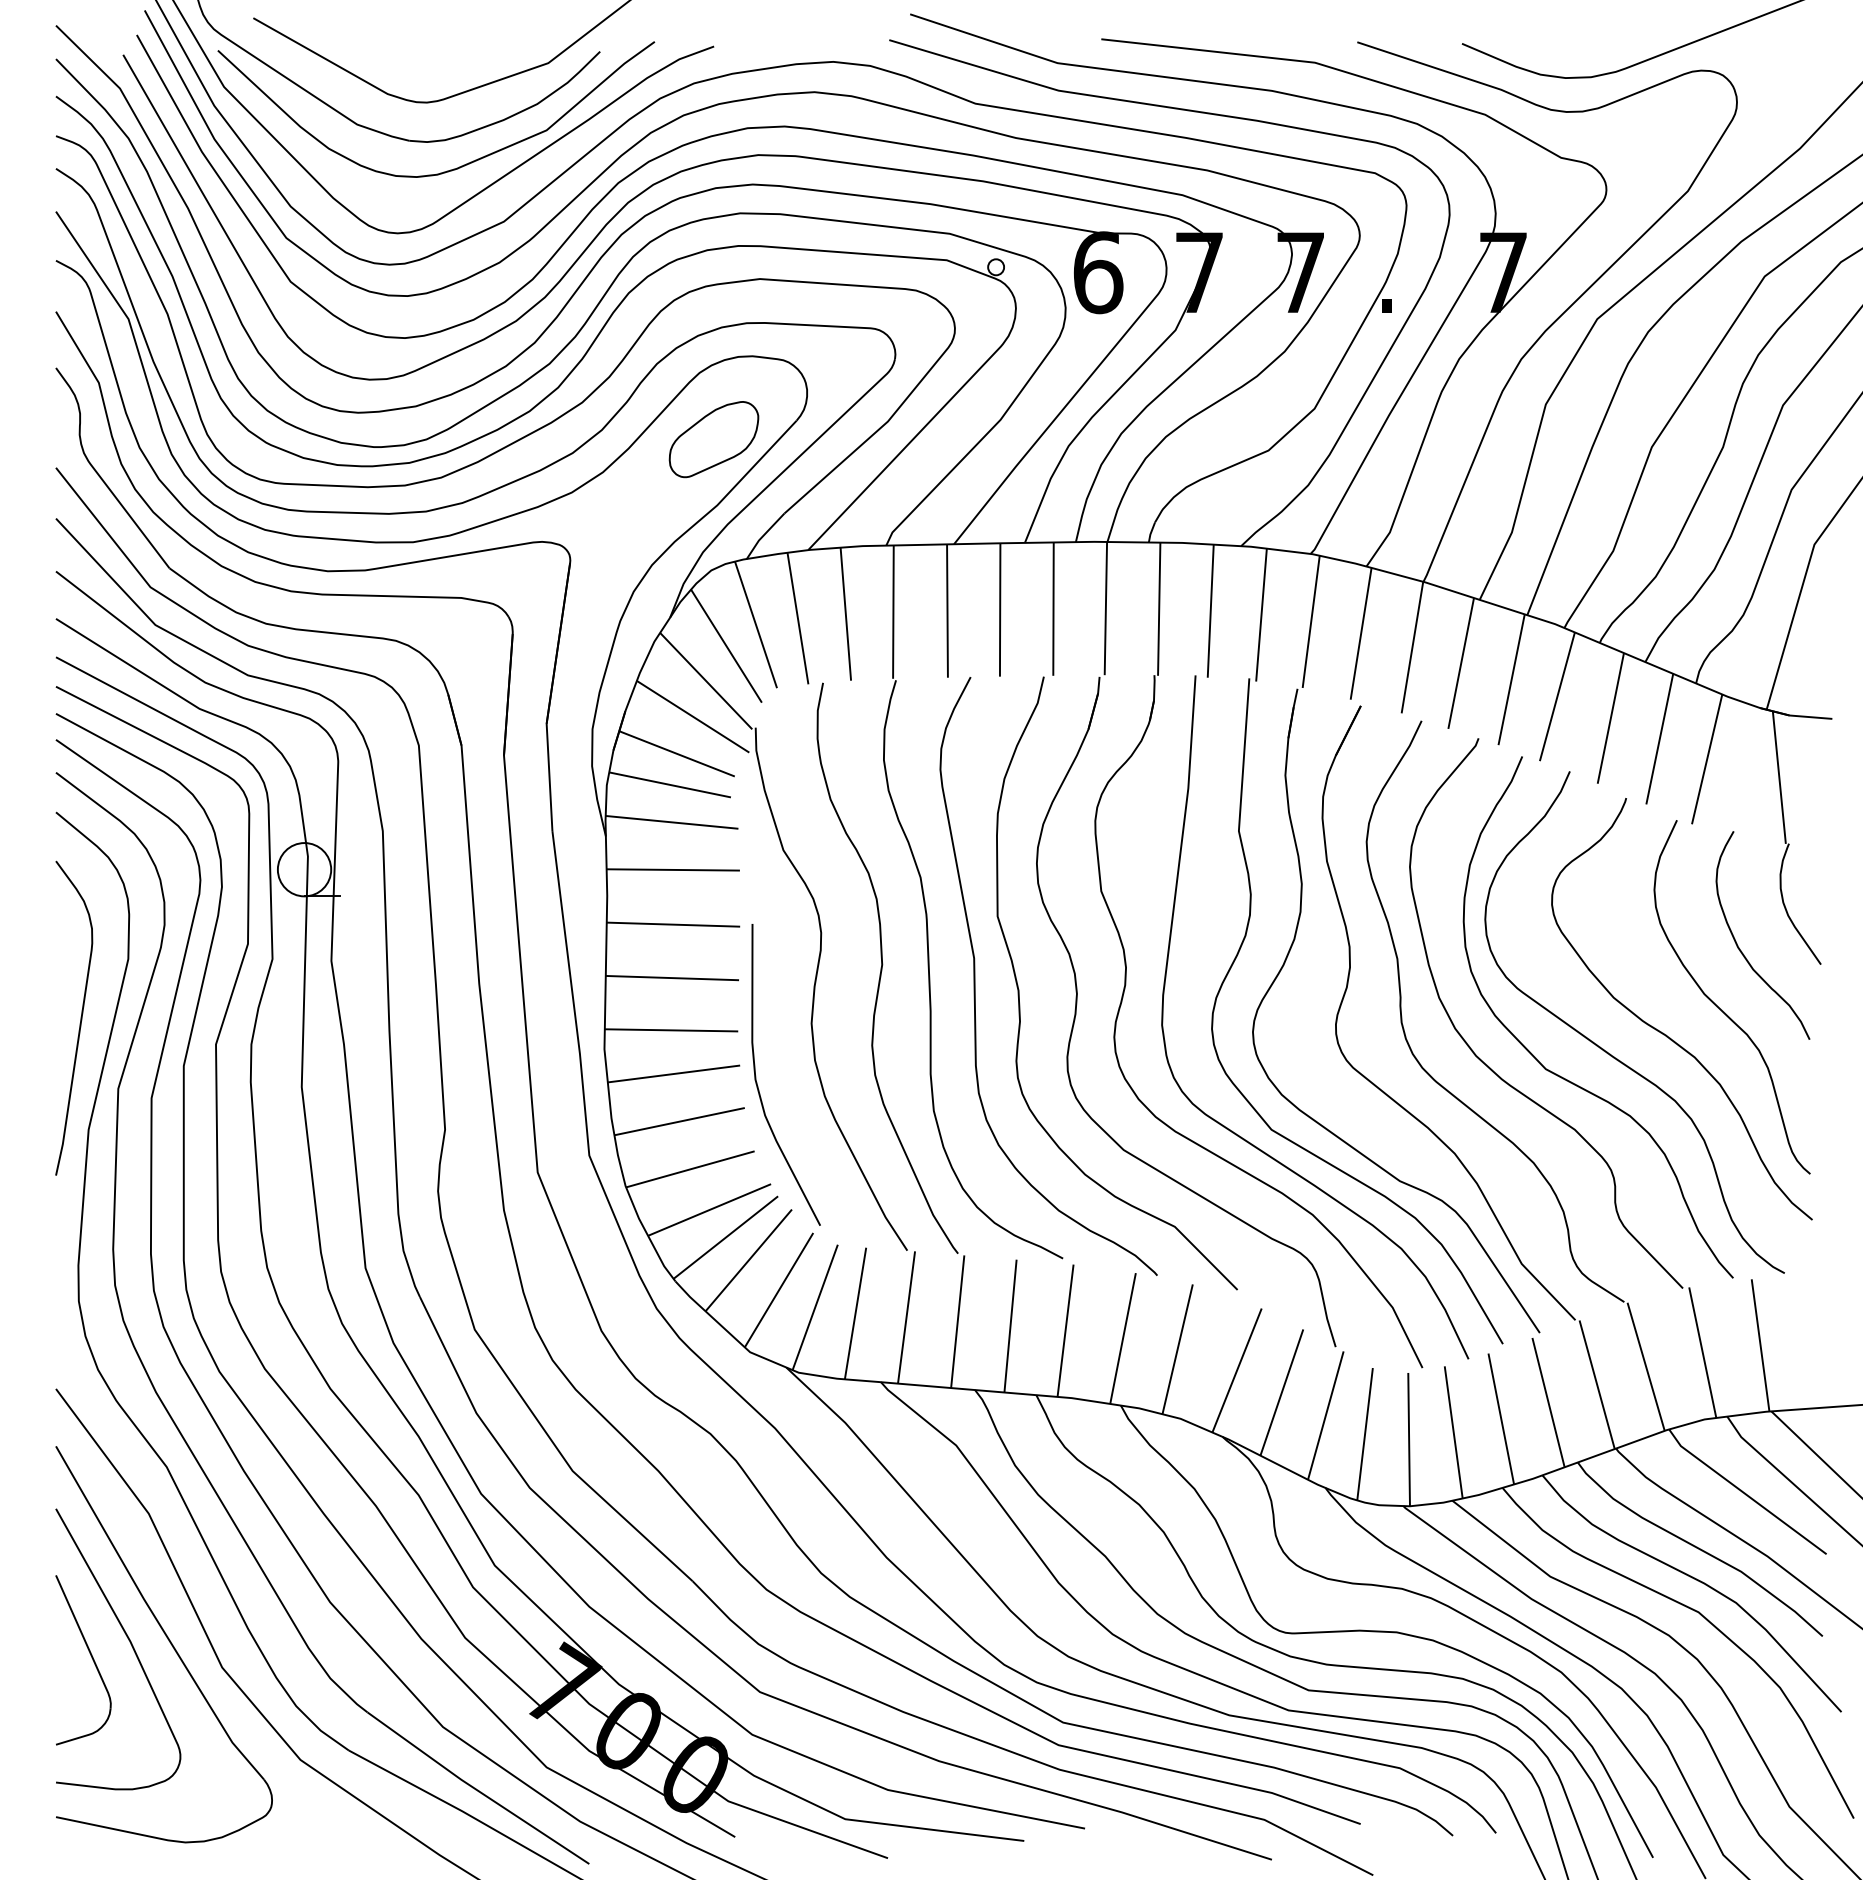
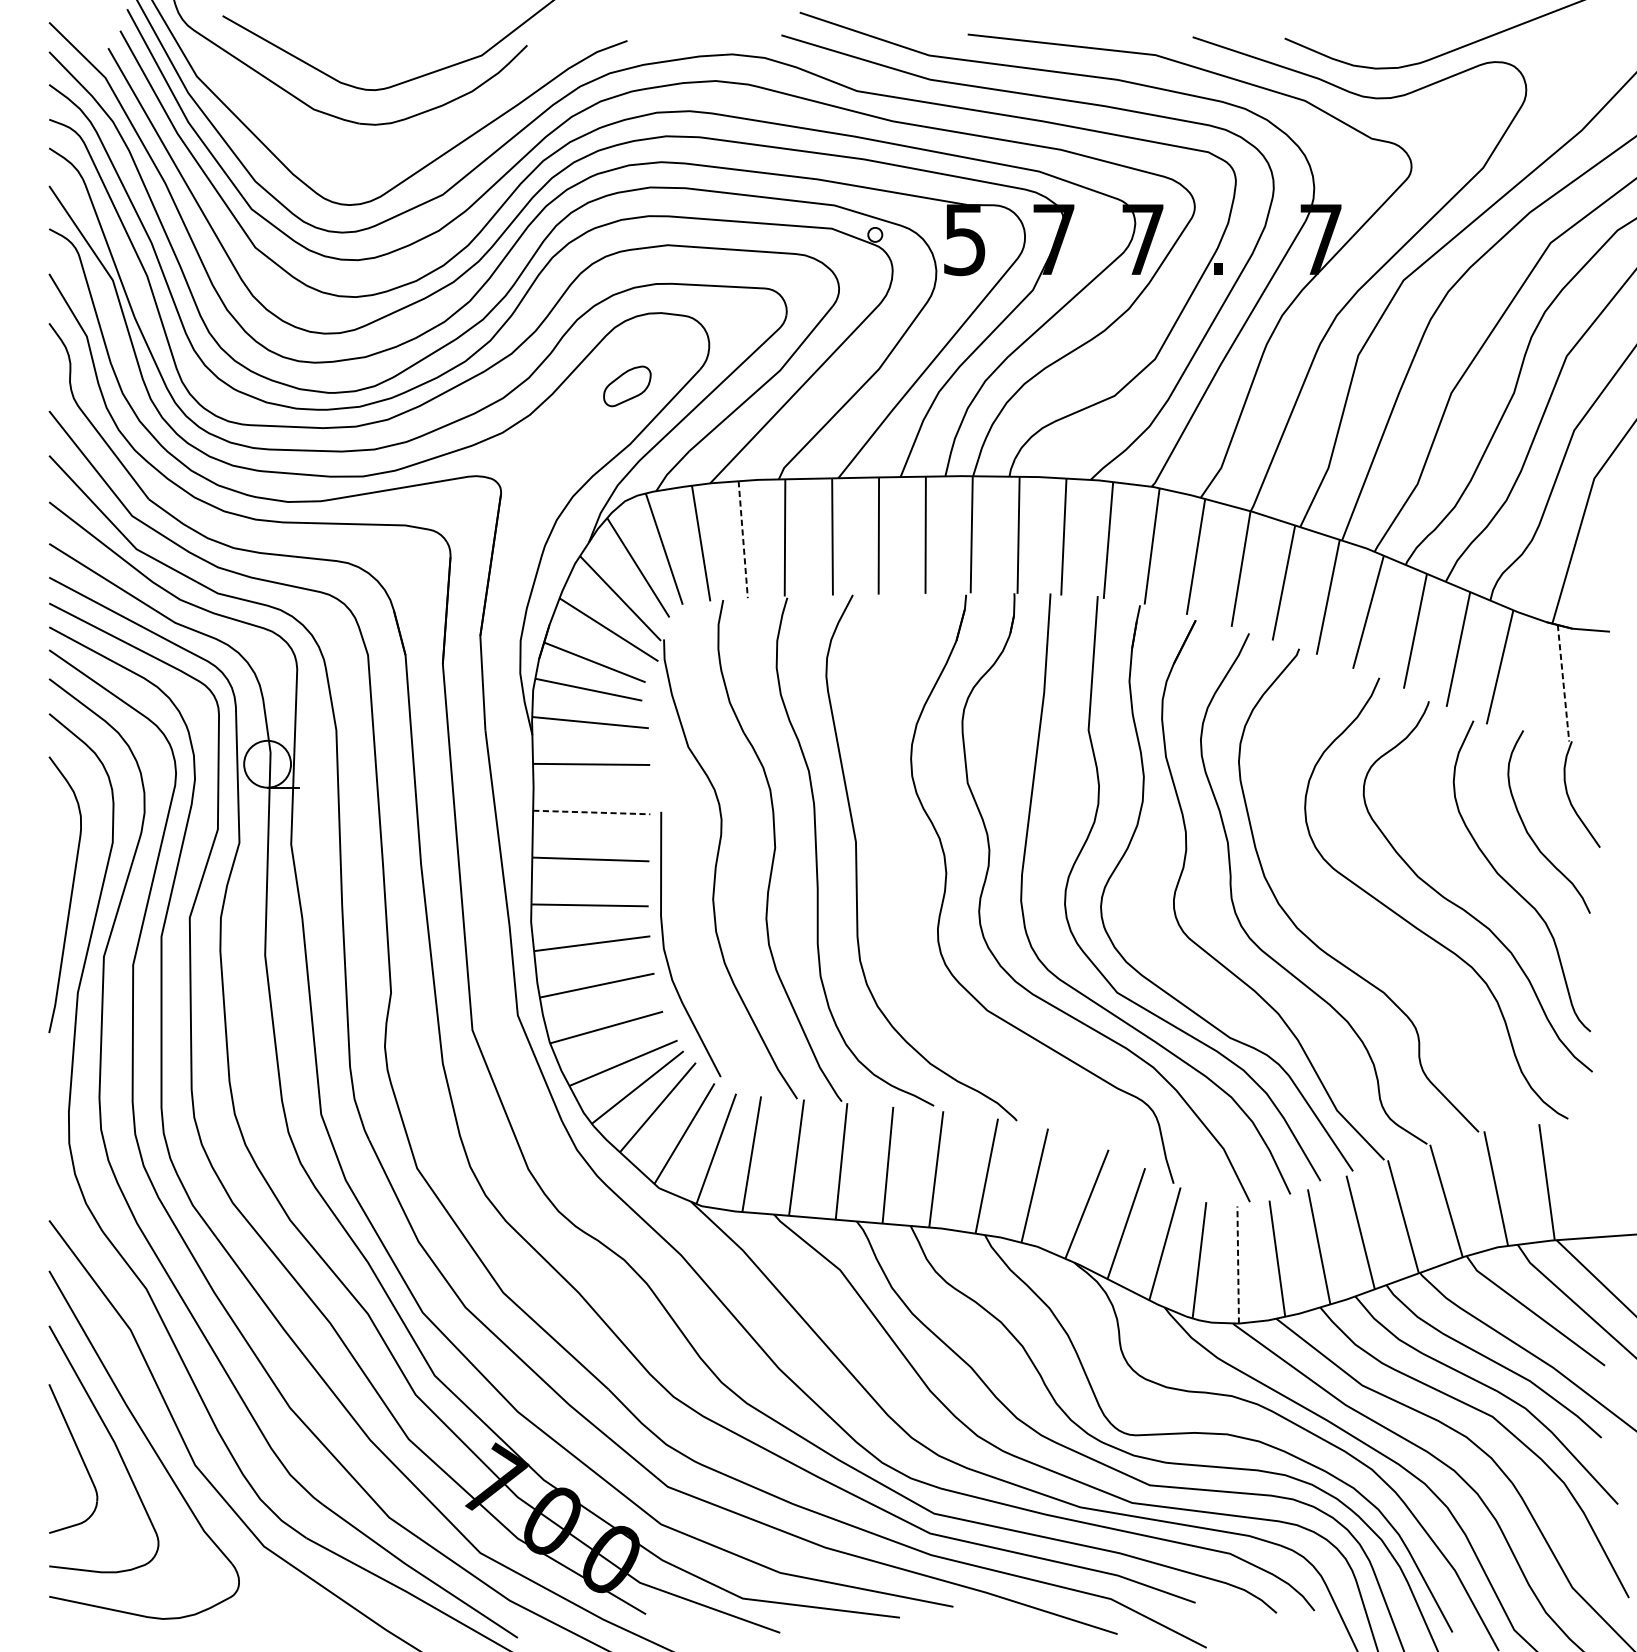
curve: (463, 164) -> (407, 144), removed
text: (1098, 272) -> (965, 239), 6 -> 5
part: (713, 439) -> (626, 386), size x0.6
line: (845, 614) -> (742, 539), solid -> dashed
line: (1779, 777) -> (1563, 683), solid -> dashed
line: (673, 924) -> (591, 812), solid -> dashed
curve: (1019, 989) -> (895, 869), removed
curve: (1562, 1076) -> (1372, 945), removed
line: (1409, 1439) -> (1238, 1264), solid -> dashed

